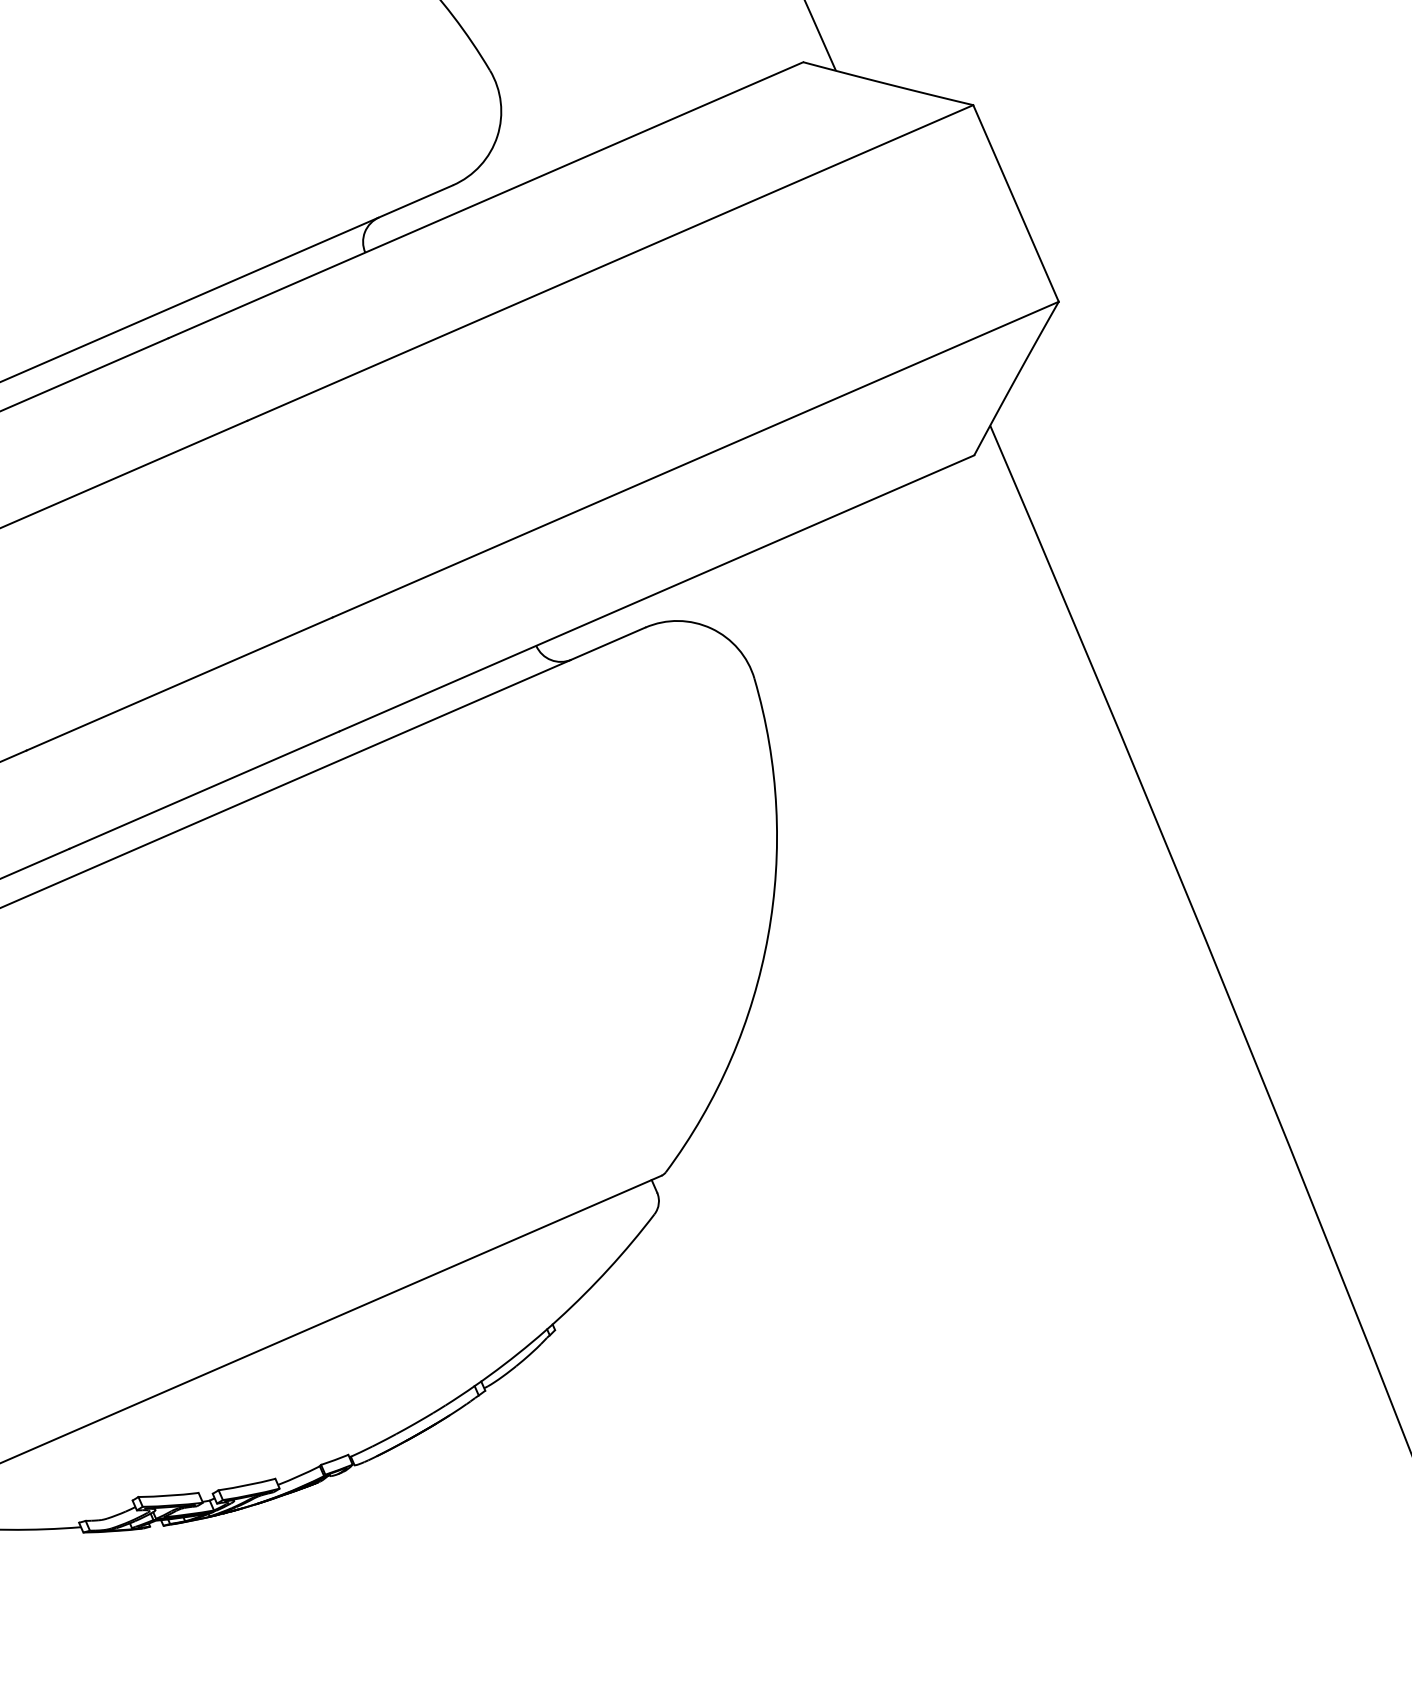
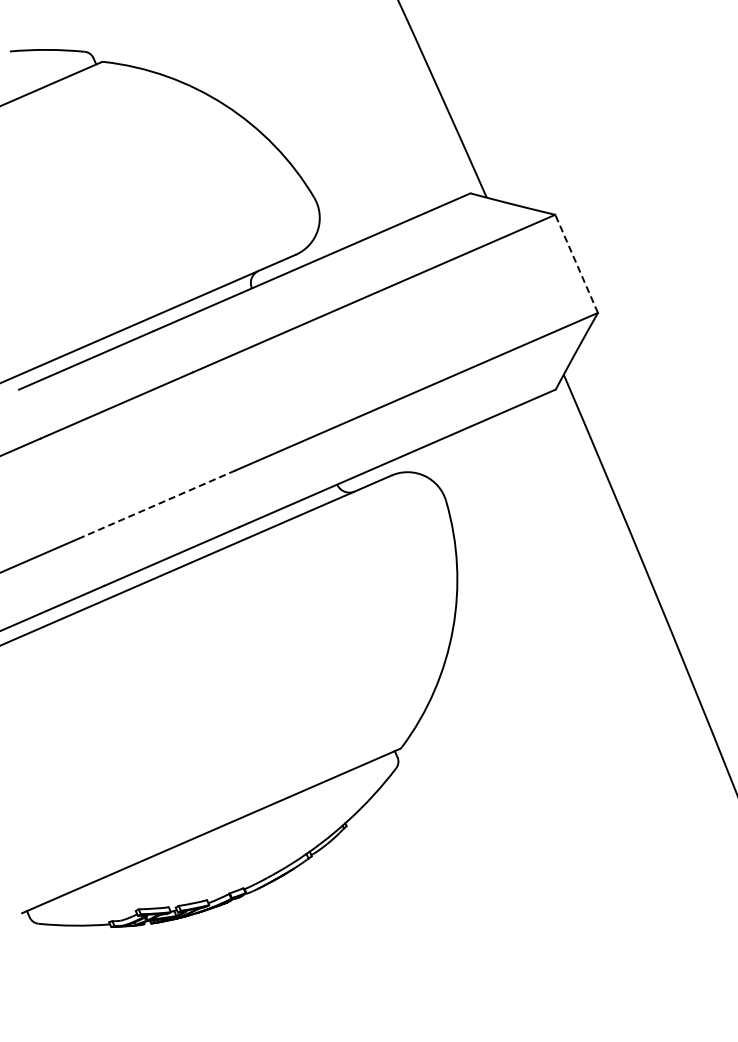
line: (1015, 202) -> (576, 263), solid -> dashed
line: (178, 683) -> (158, 503), solid -> dashed

